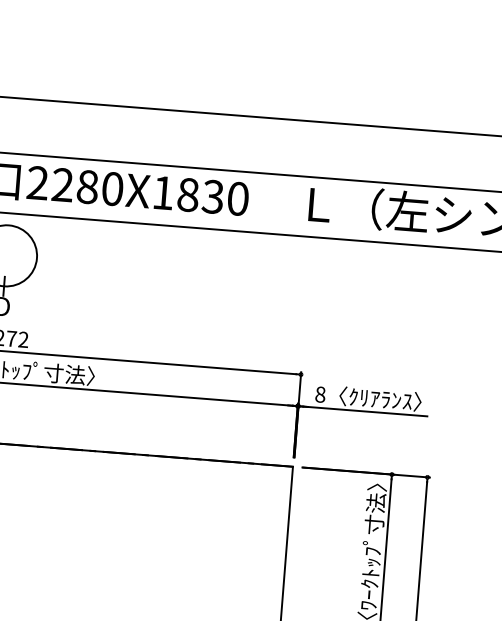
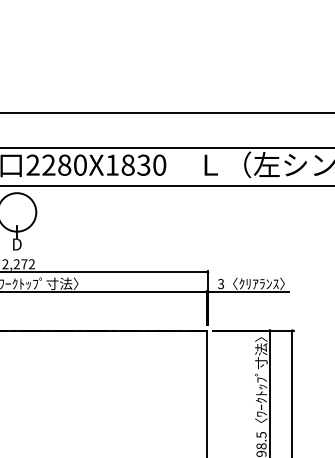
text: (321, 393) -> (221, 283), 8 -> 3

